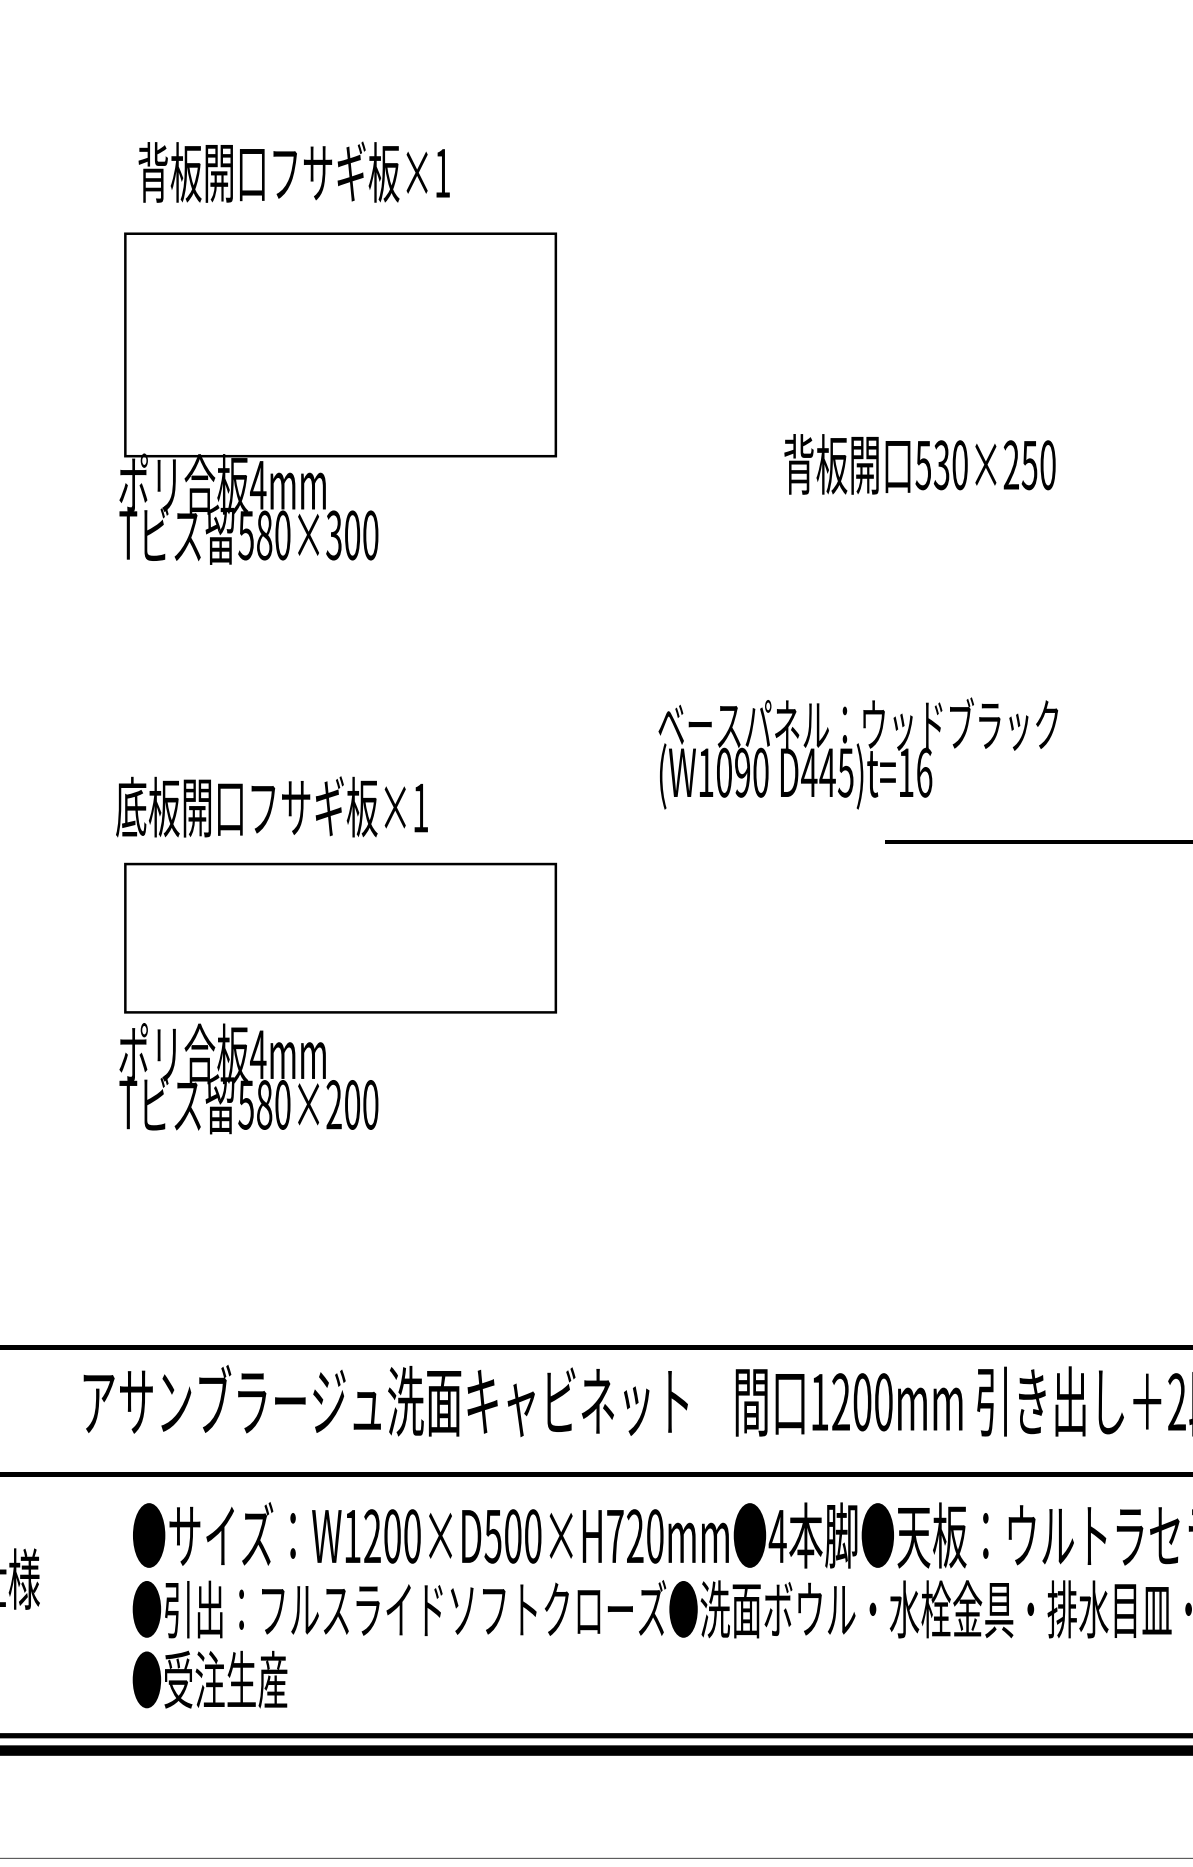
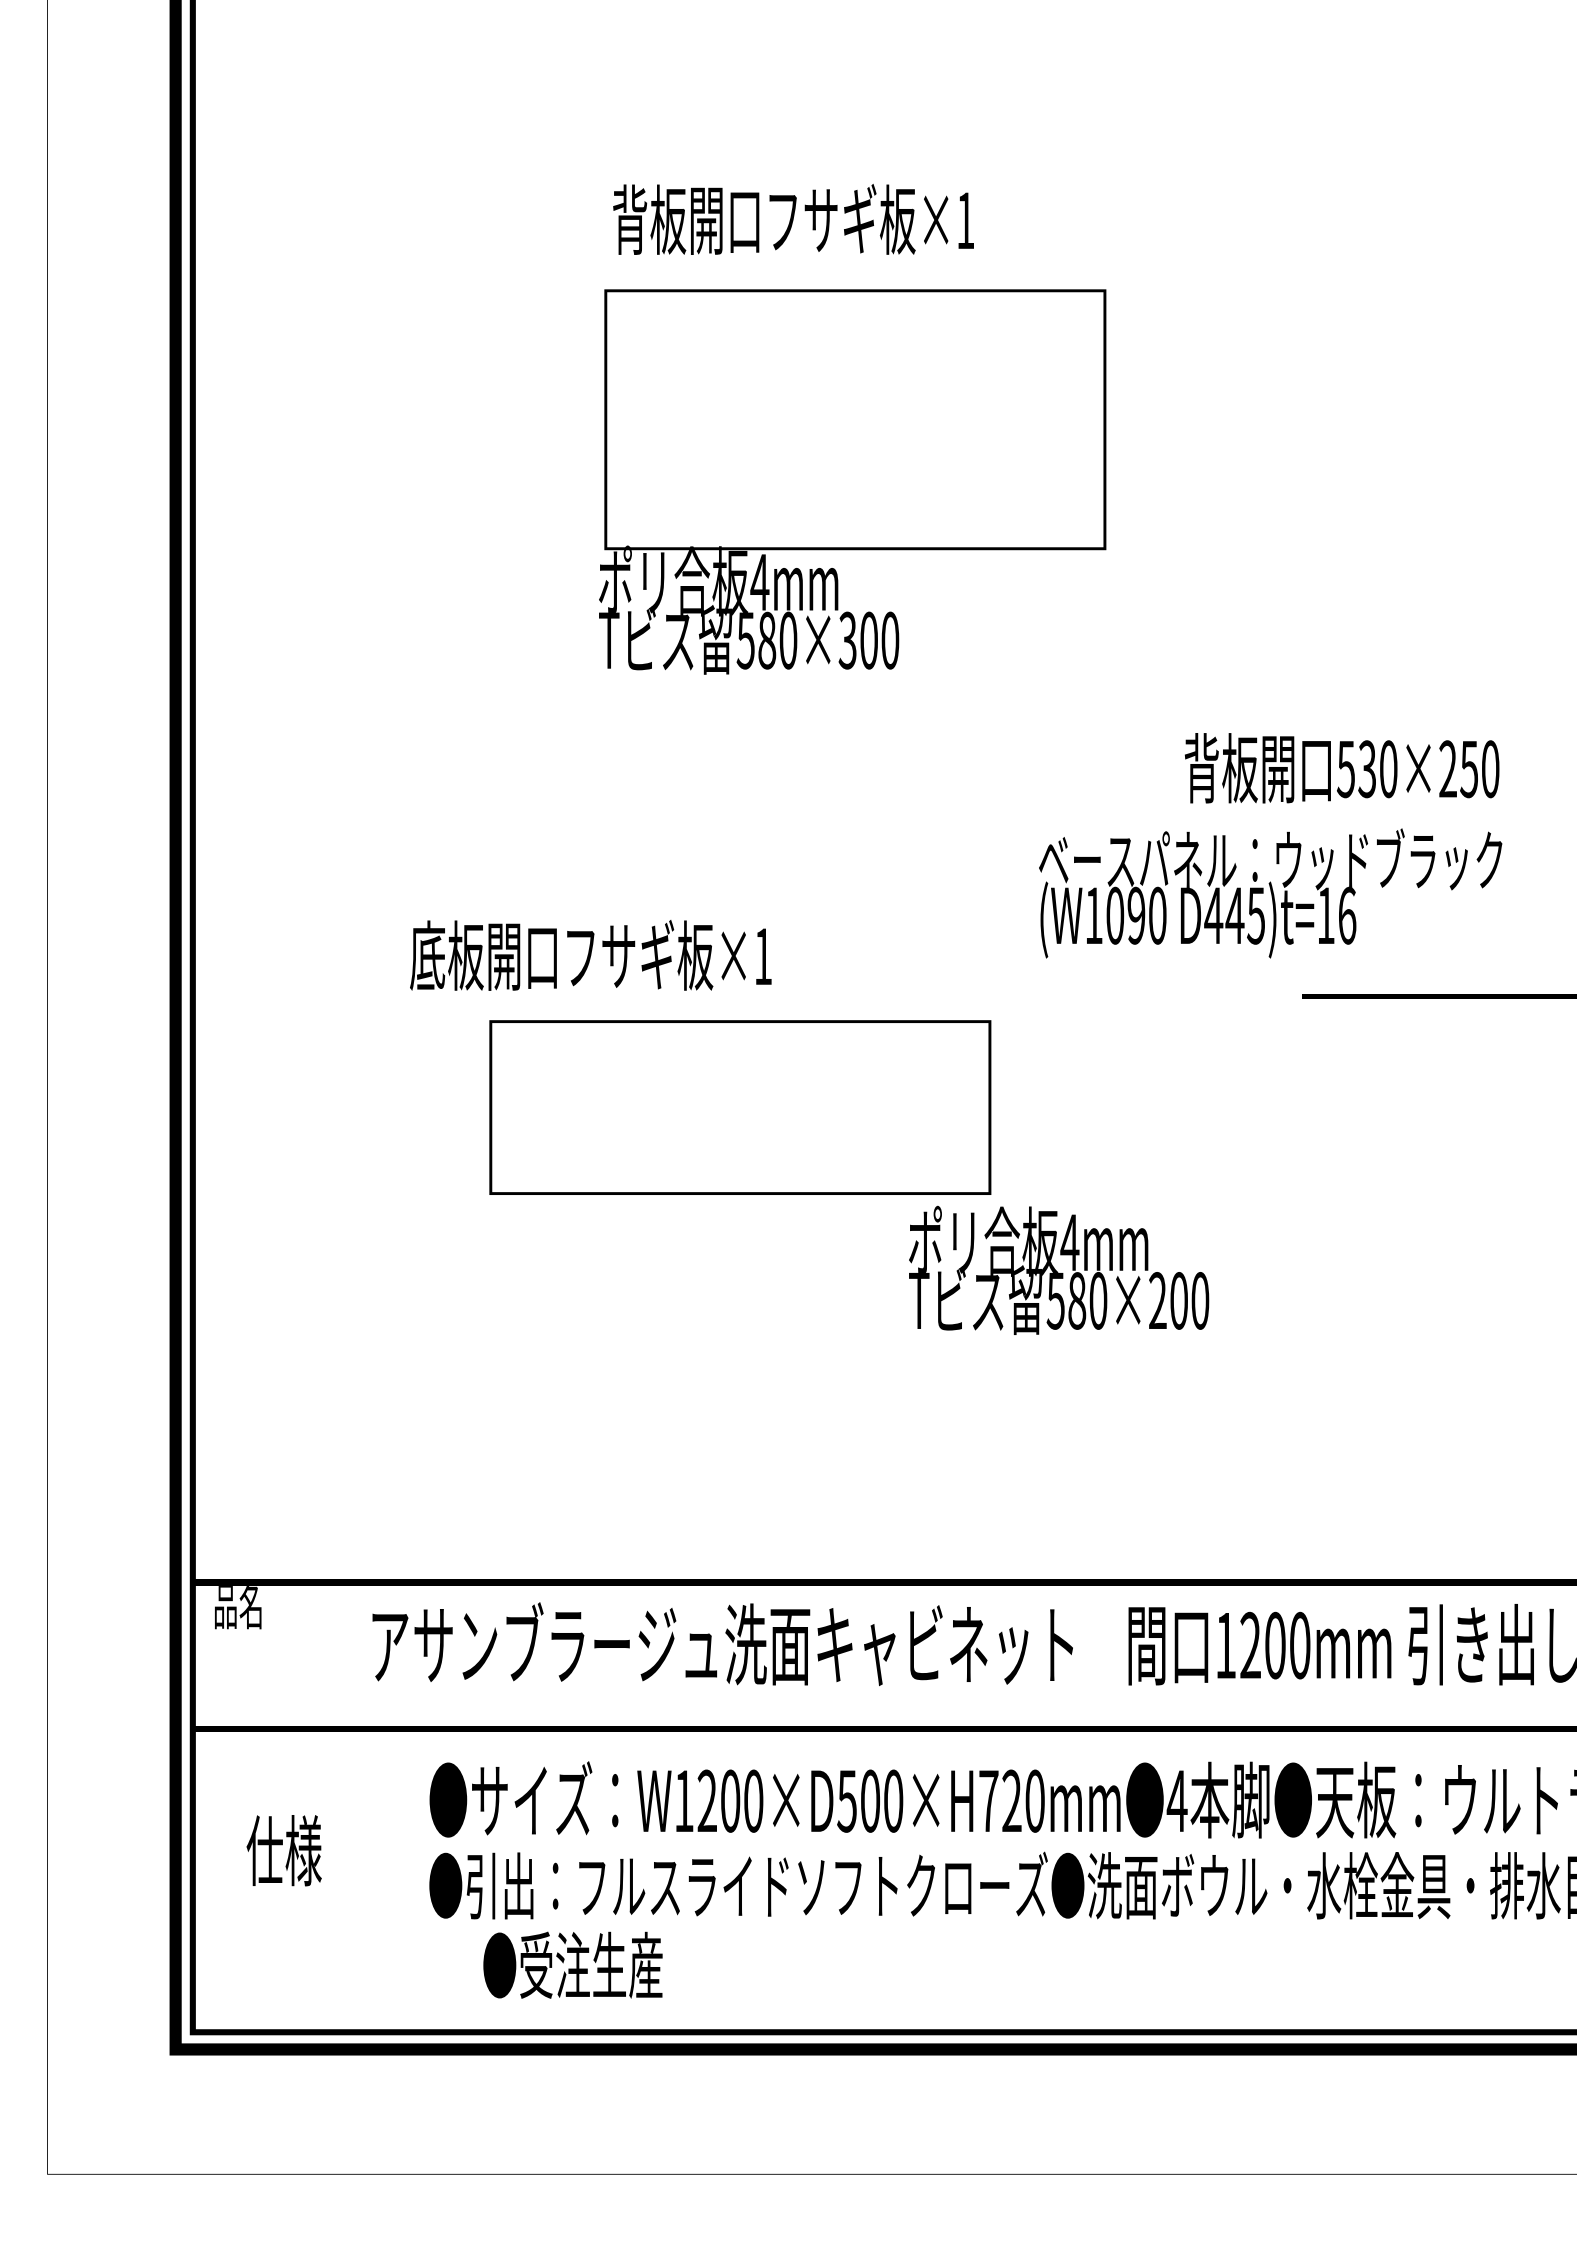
text: (294, 172) -> (793, 219), moved
text: (338, 398) -> (852, 481), moved
text: (919, 464) -> (1341, 768), moved
part: (340, 938) -> (740, 1107), moved
text: (249, 1077) -> (1059, 1269), moved
text: (209, 1679) -> (572, 1964), moved

